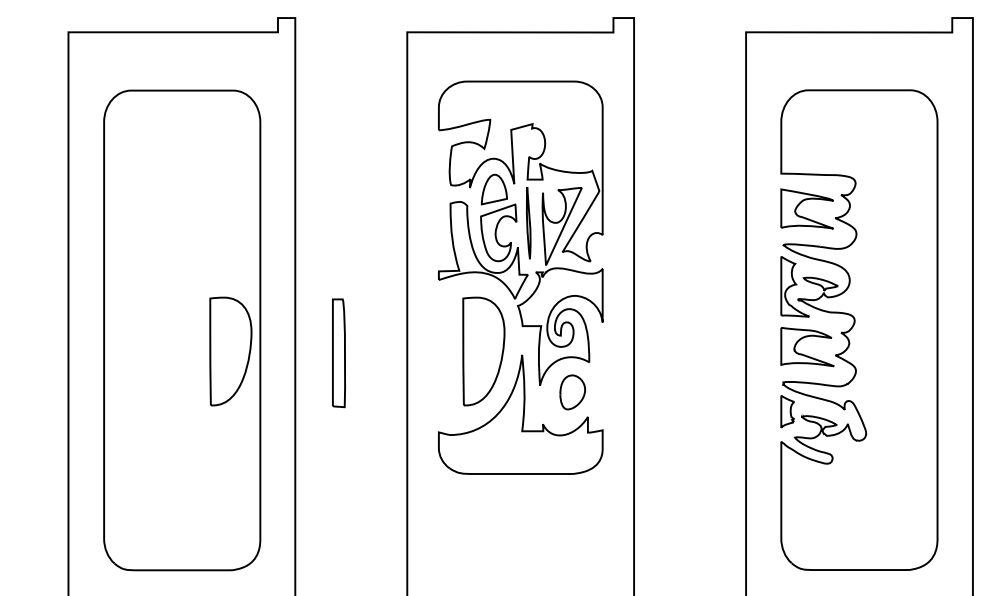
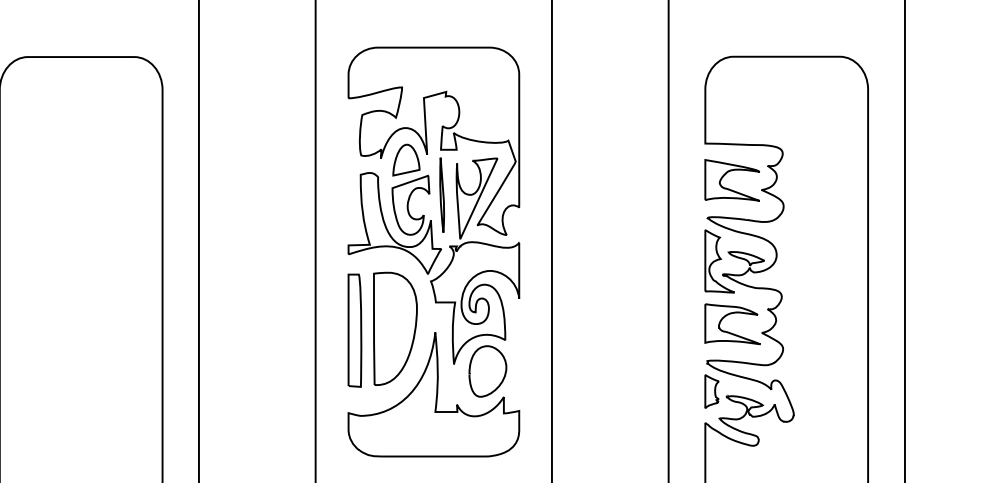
part: (230, 351) -> (131, 328), removed
part: (338, 353) -> (354, 330), moved
part: (572, 392) -> (487, 371), size x1.43

